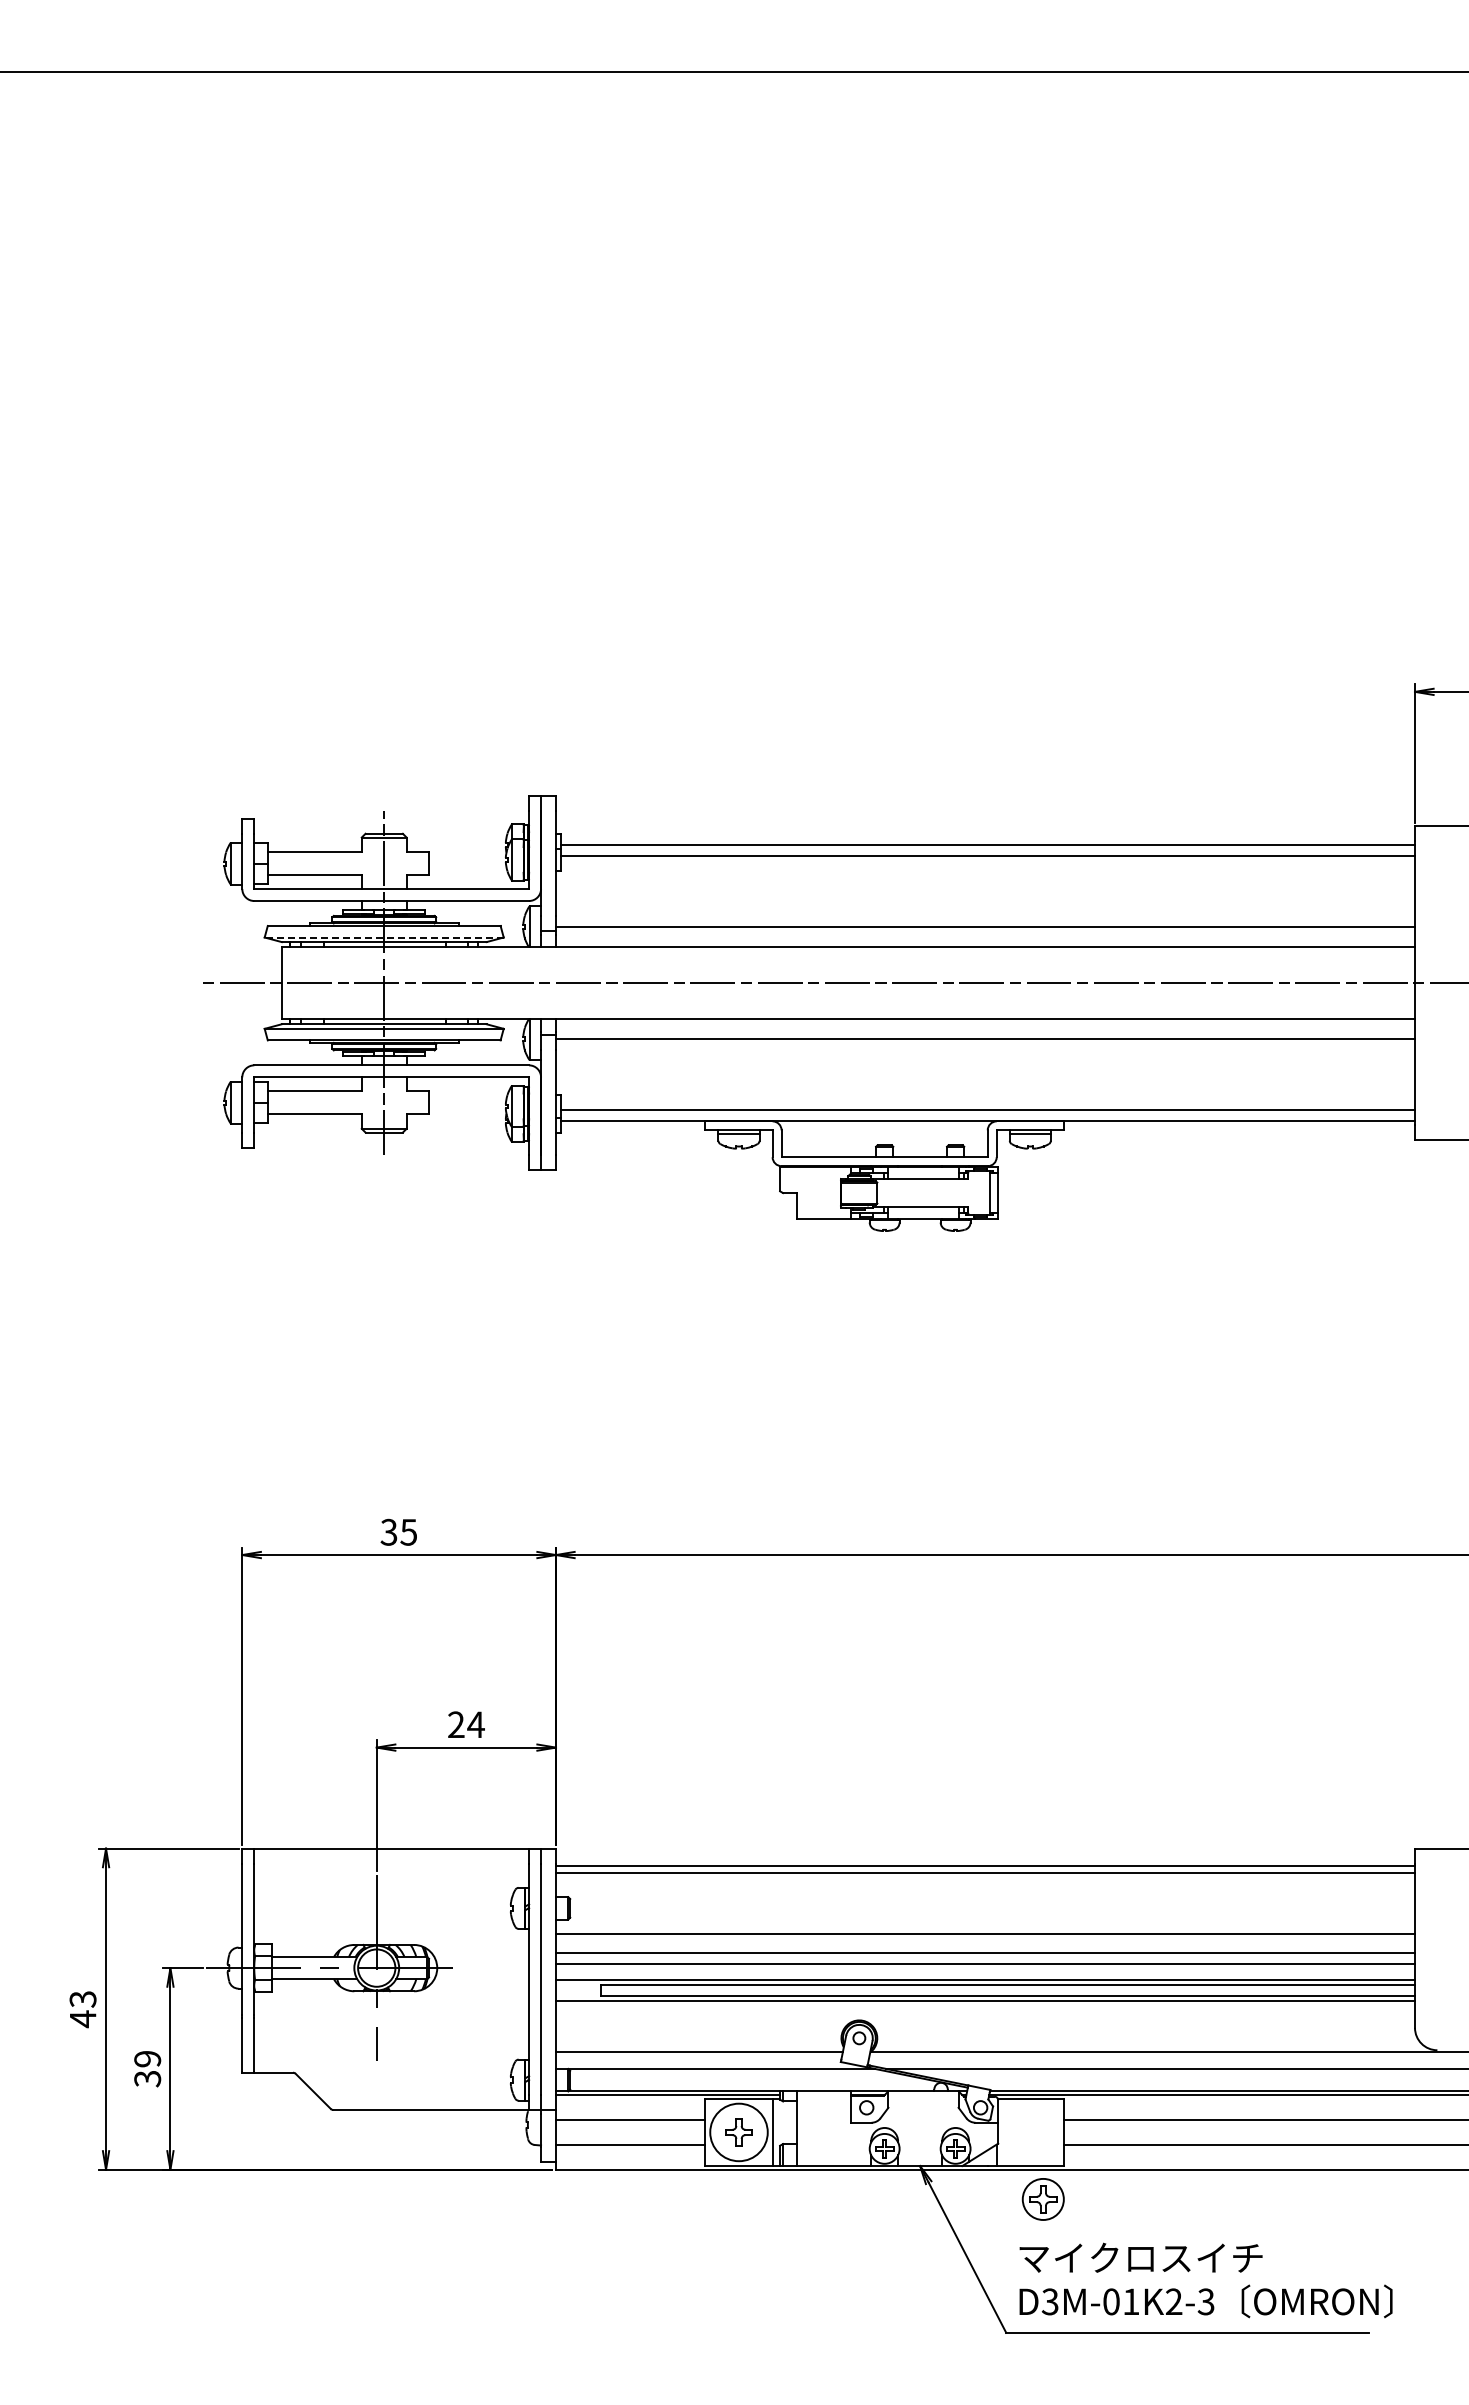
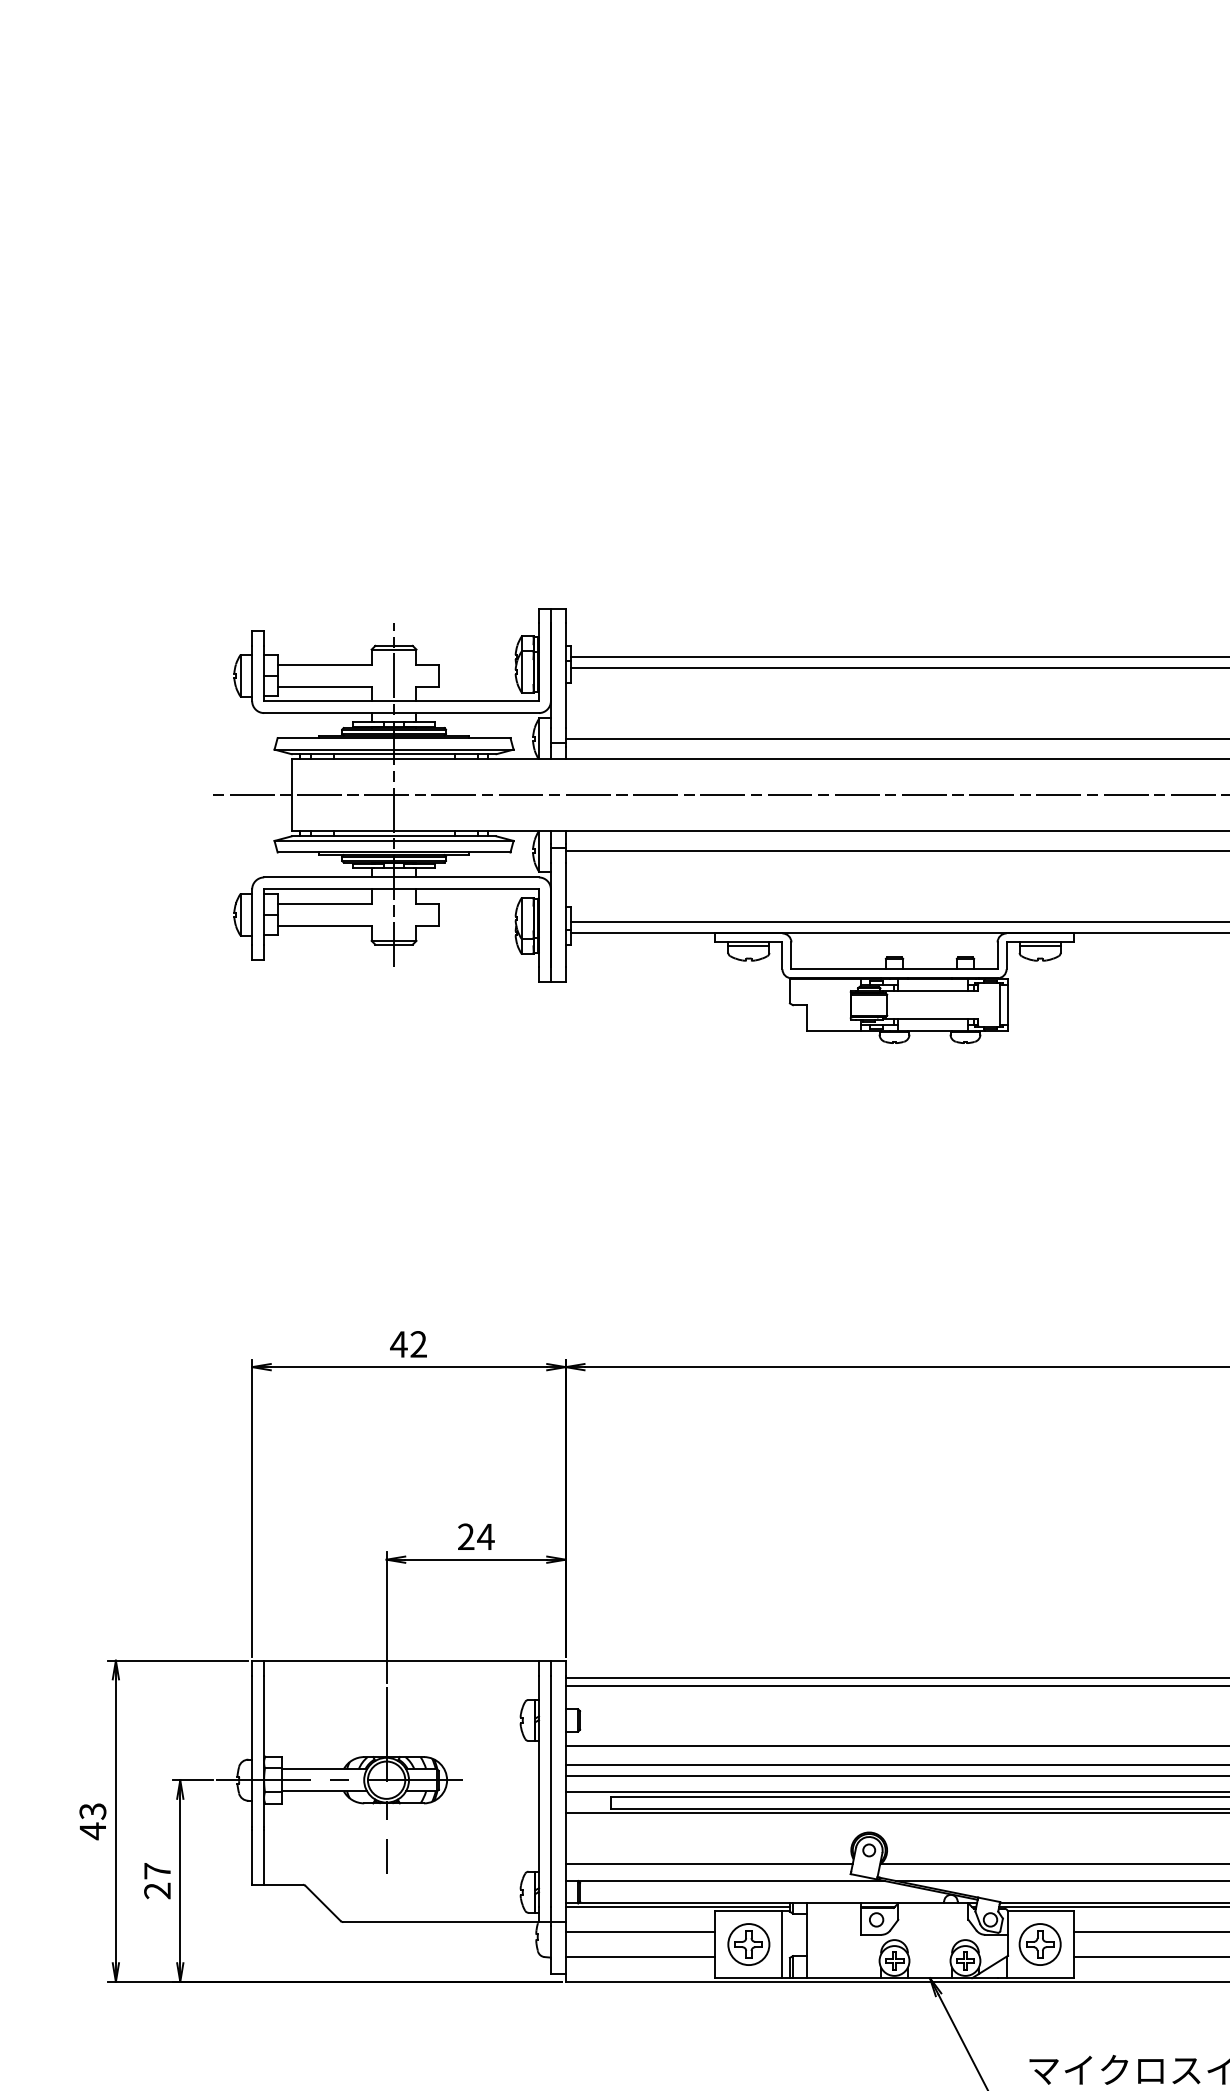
line: (384, 937) -> (394, 749), dashed -> solid
text: (398, 1531) -> (408, 1343), 35 -> 42
text: (147, 2068) -> (157, 1880), 39 -> 27
circle: (738, 2131) -> (748, 1943), size x0.71
part: (1042, 2199) -> (1039, 1944), moved

